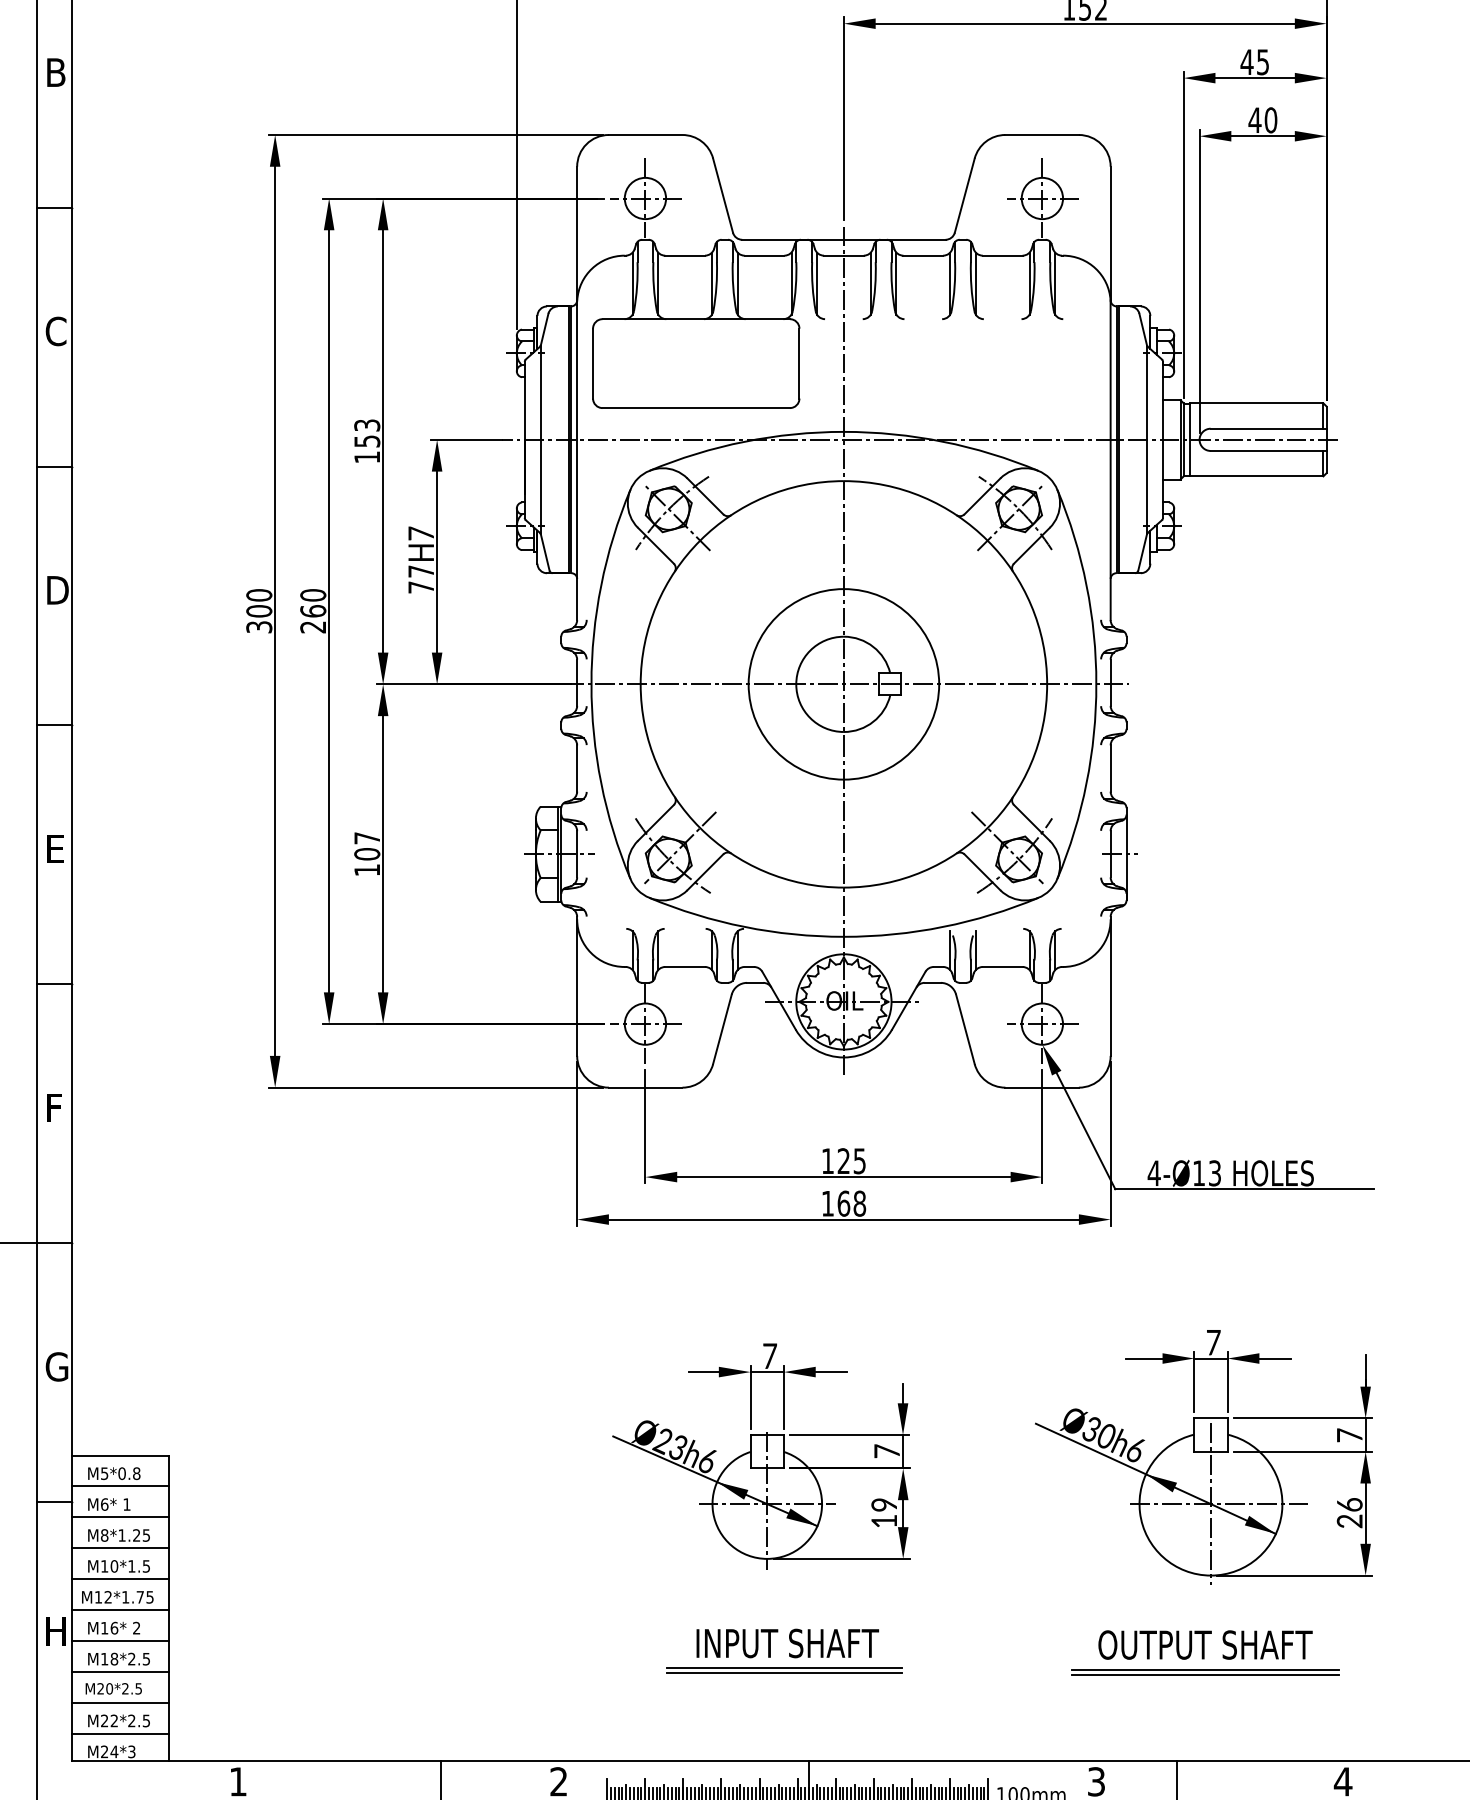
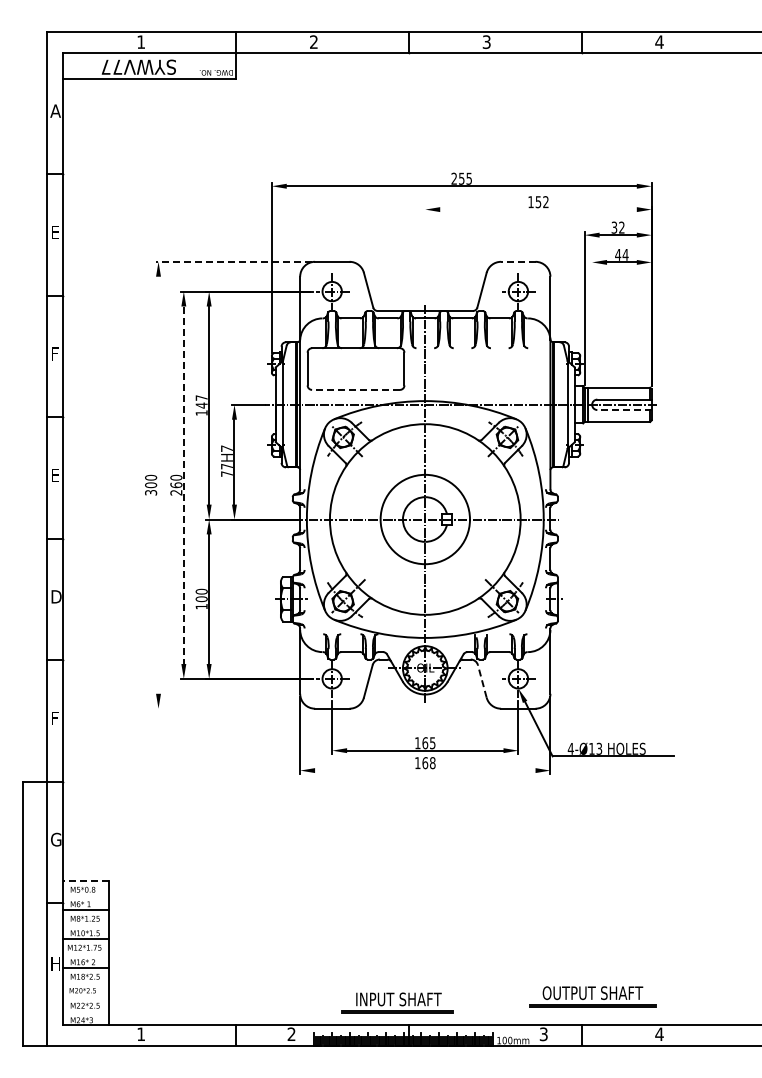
line: (1085, 23) -> (538, 209), removed
text: (1253, 61) -> (617, 227), 45 -> 32
text: (55, 72) -> (55, 232), B -> E
line: (844, 117) -> (425, 253), removed
text: (1270, 119) -> (625, 254), 40 -> 44
line: (435, 134) -> (233, 261), solid -> dashed
line: (1040, 134) -> (517, 261), solid -> dashed
line: (1200, 281) -> (592, 330), removed
text: (55, 330) -> (55, 353), C -> F
line: (697, 407) -> (356, 389), solid -> dashed
text: (366, 432) -> (201, 401), 153 -> 147
line: (1268, 451) -> (624, 410), solid -> dashed
text: (57, 590) -> (56, 475), D -> E
line: (275, 609) -> (158, 484), removed
line: (328, 611) -> (183, 485), solid -> dashed
text: (366, 837) -> (201, 591), 107 -> 100
text: (57, 848) -> (56, 596), E -> D
line: (965, 1029) -> (482, 681), solid -> dashed
line: (435, 1087) -> (233, 708), removed
text: (844, 1161) -> (425, 743), 125 -> 165
line: (844, 1219) -> (425, 770), removed
line: (121, 1456) -> (86, 881), solid -> dashed
part: (761, 1456) -> (386, 881), removed
part: (1202, 1456) -> (593, 881), removed
line: (119, 1485) -> (85, 895), removed
line: (119, 1547) -> (85, 924), removed
line: (119, 1609) -> (85, 953), removed
part: (784, 1650) -> (397, 1002), moved
part: (1204, 1652) -> (592, 996), moved
line: (119, 1671) -> (85, 982), removed
line: (119, 1703) -> (85, 997), removed
line: (119, 1733) -> (85, 1011), removed

